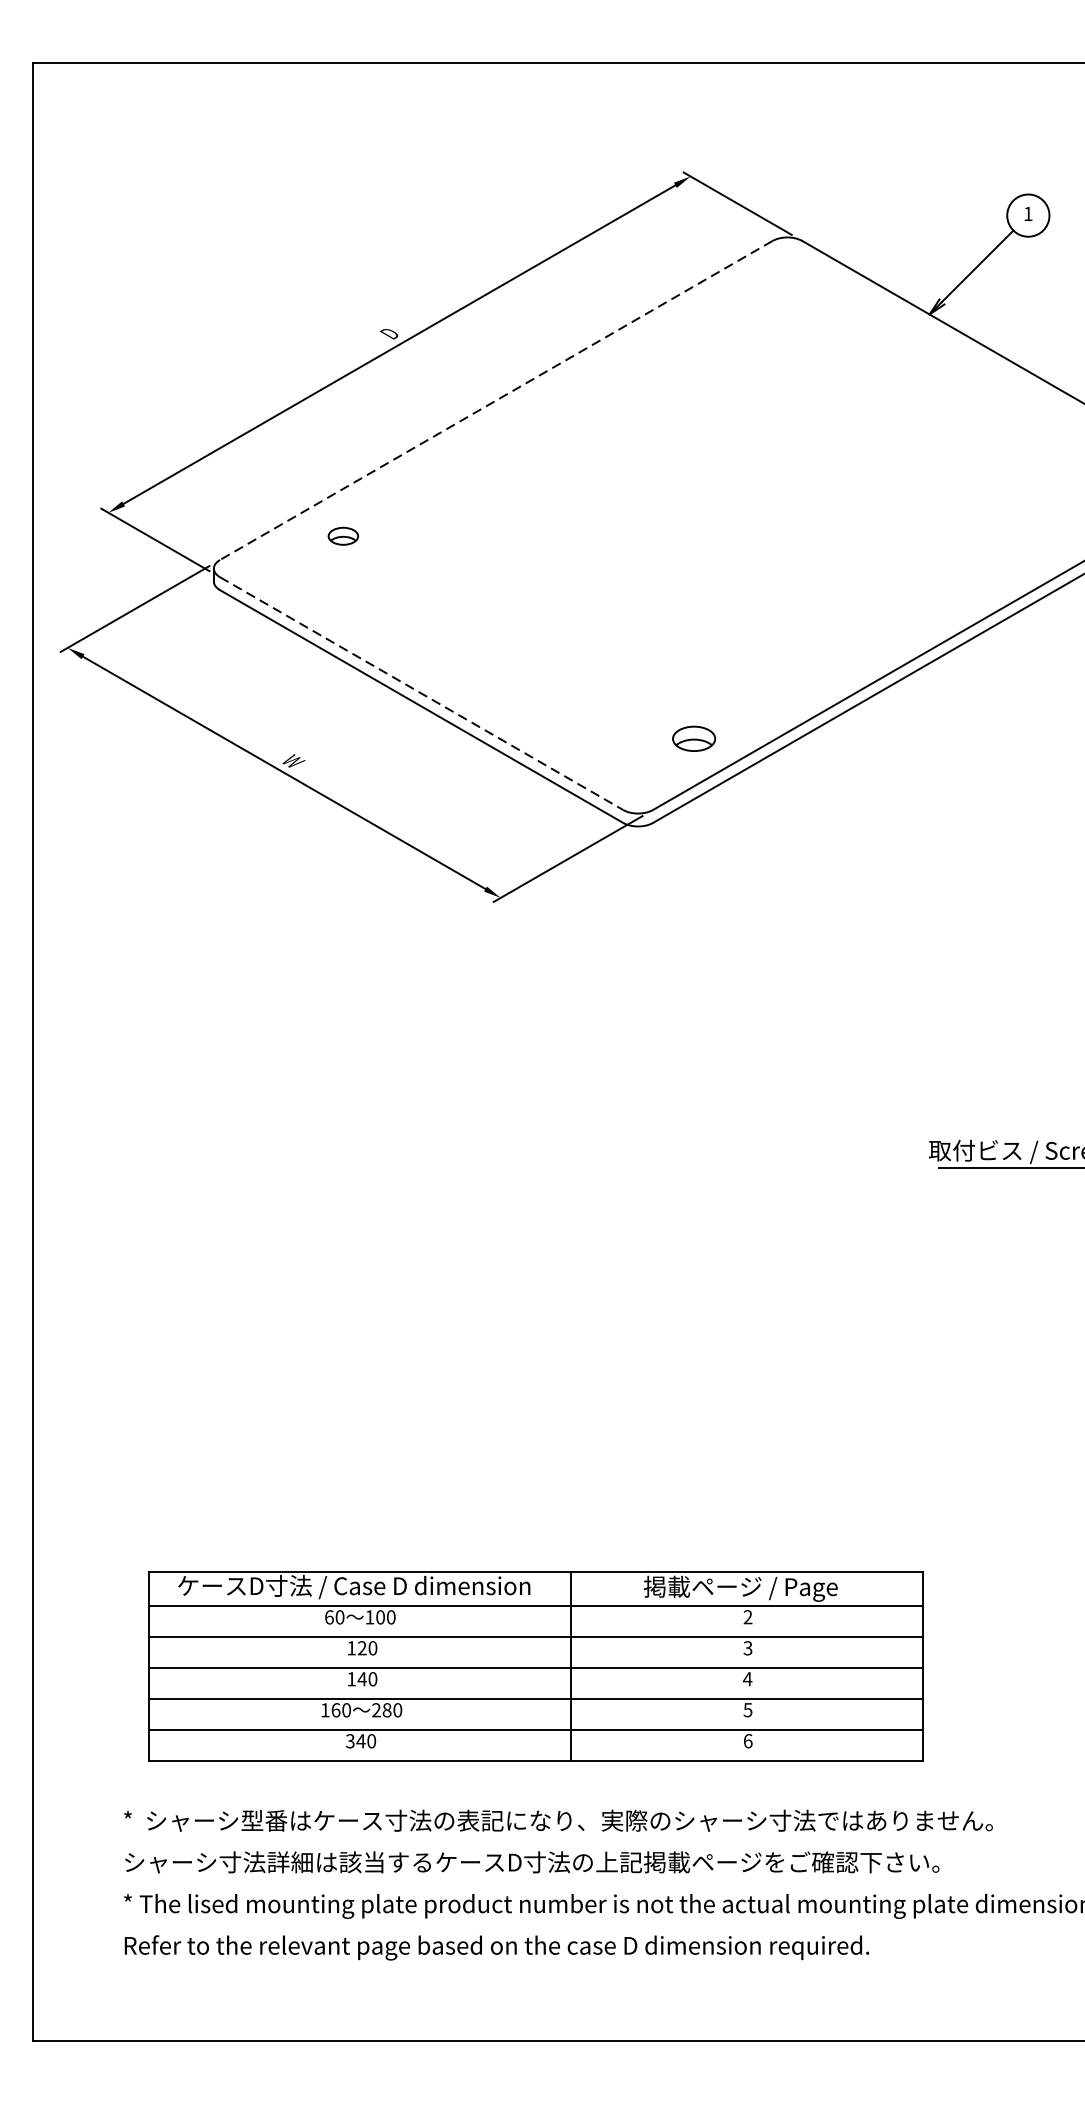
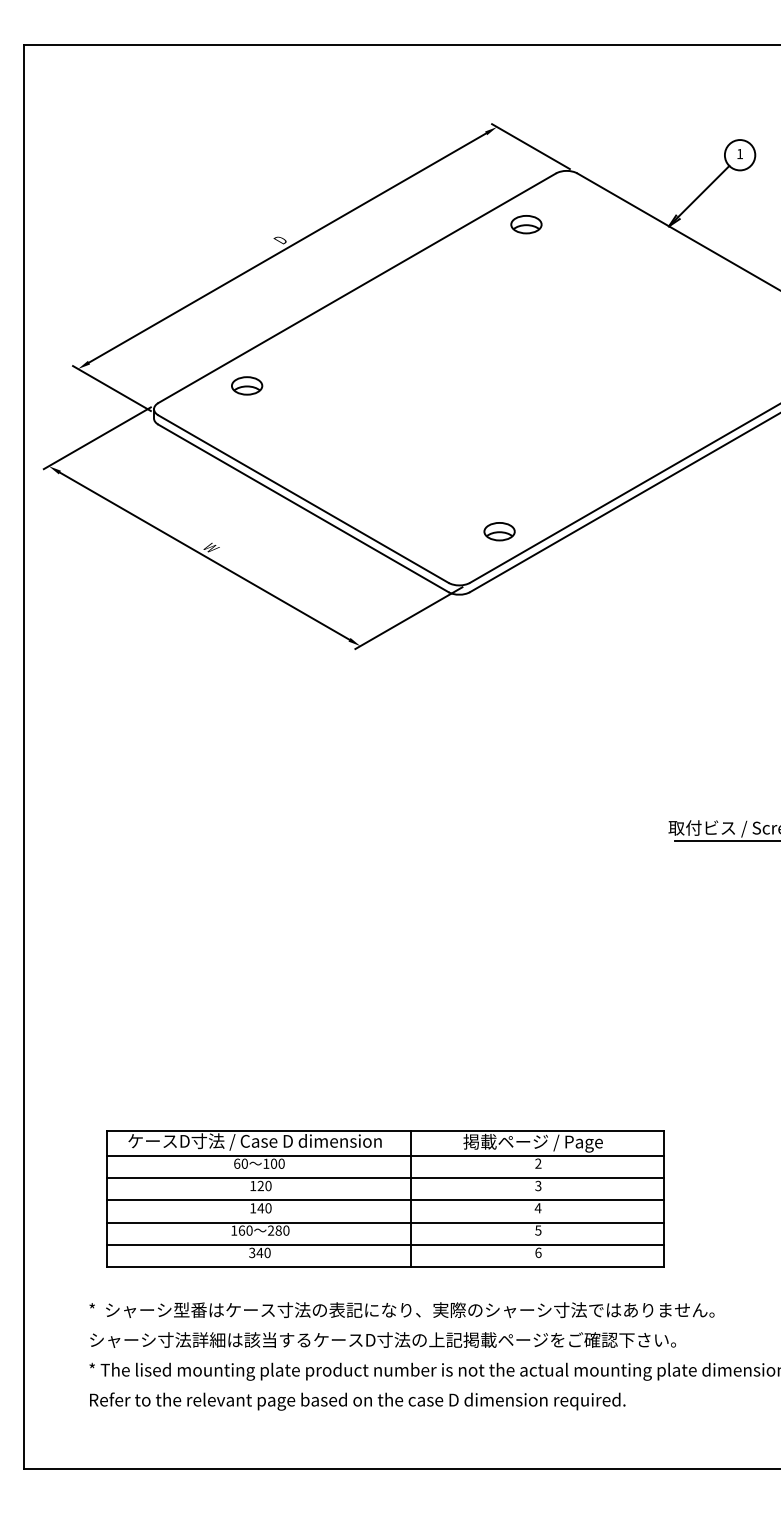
part: (731, 311) -> (526, 224), added
line: (496, 400) -> (357, 288), dashed -> solid
part: (343, 535) -> (247, 385), size x1.43
line: (421, 694) -> (303, 499), dashed -> solid

